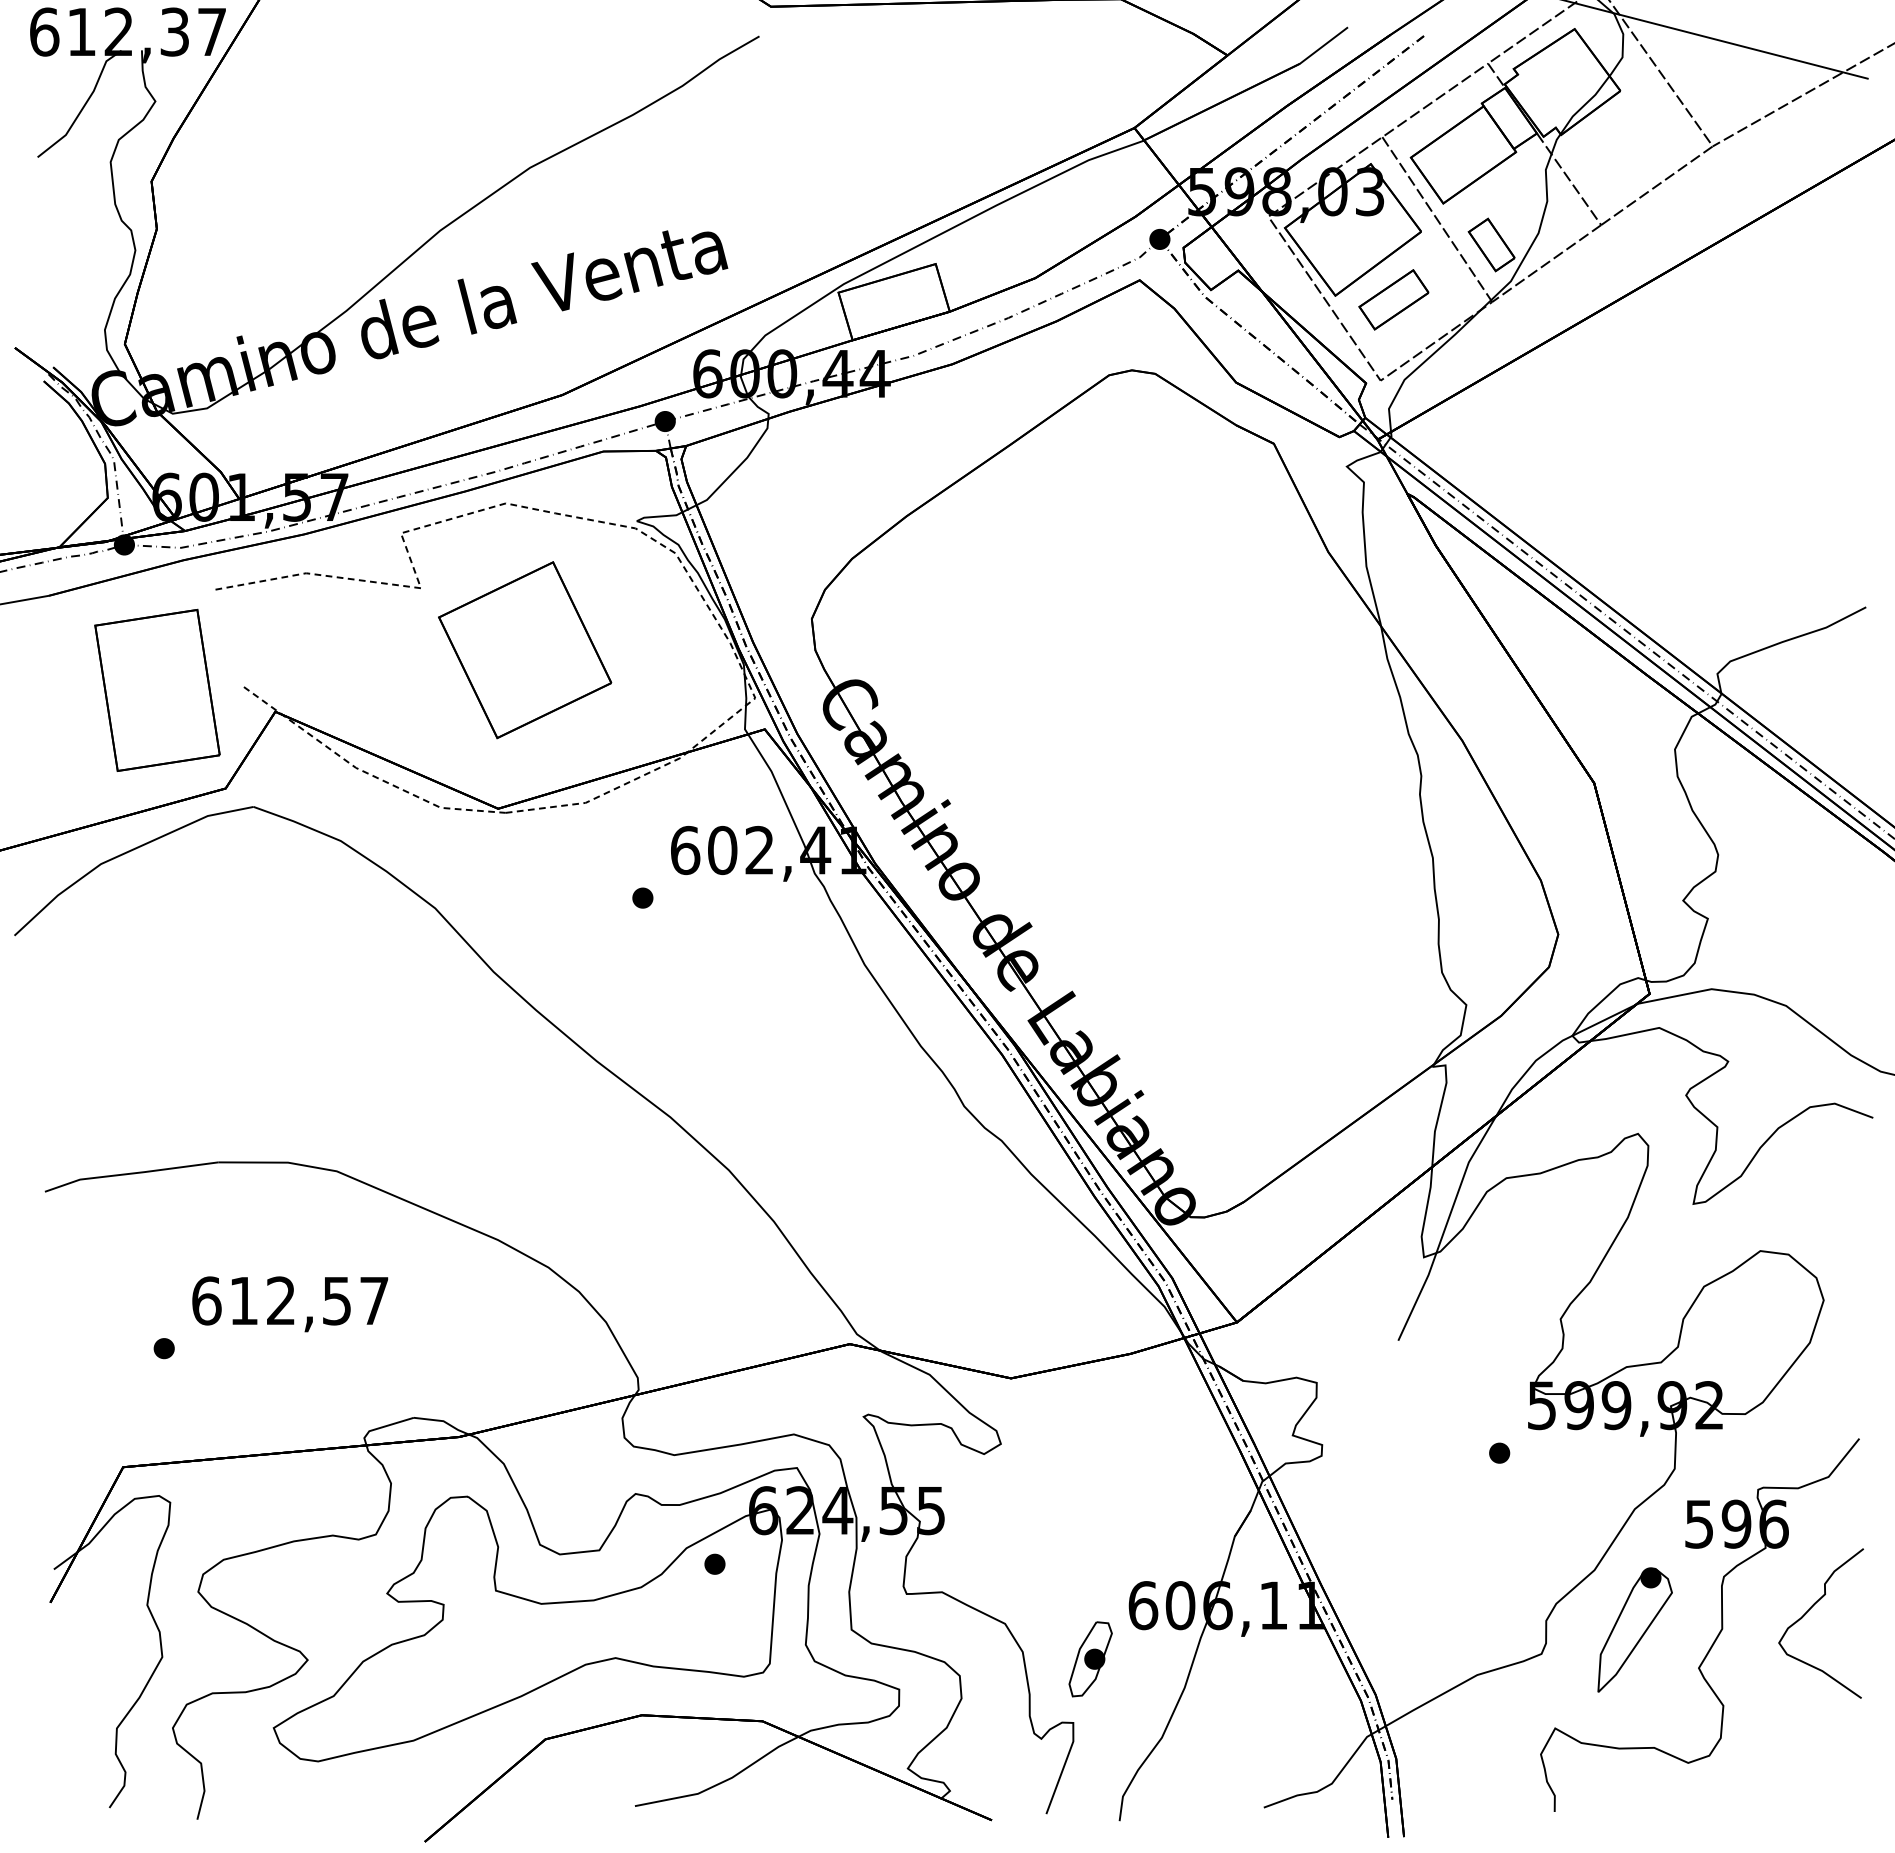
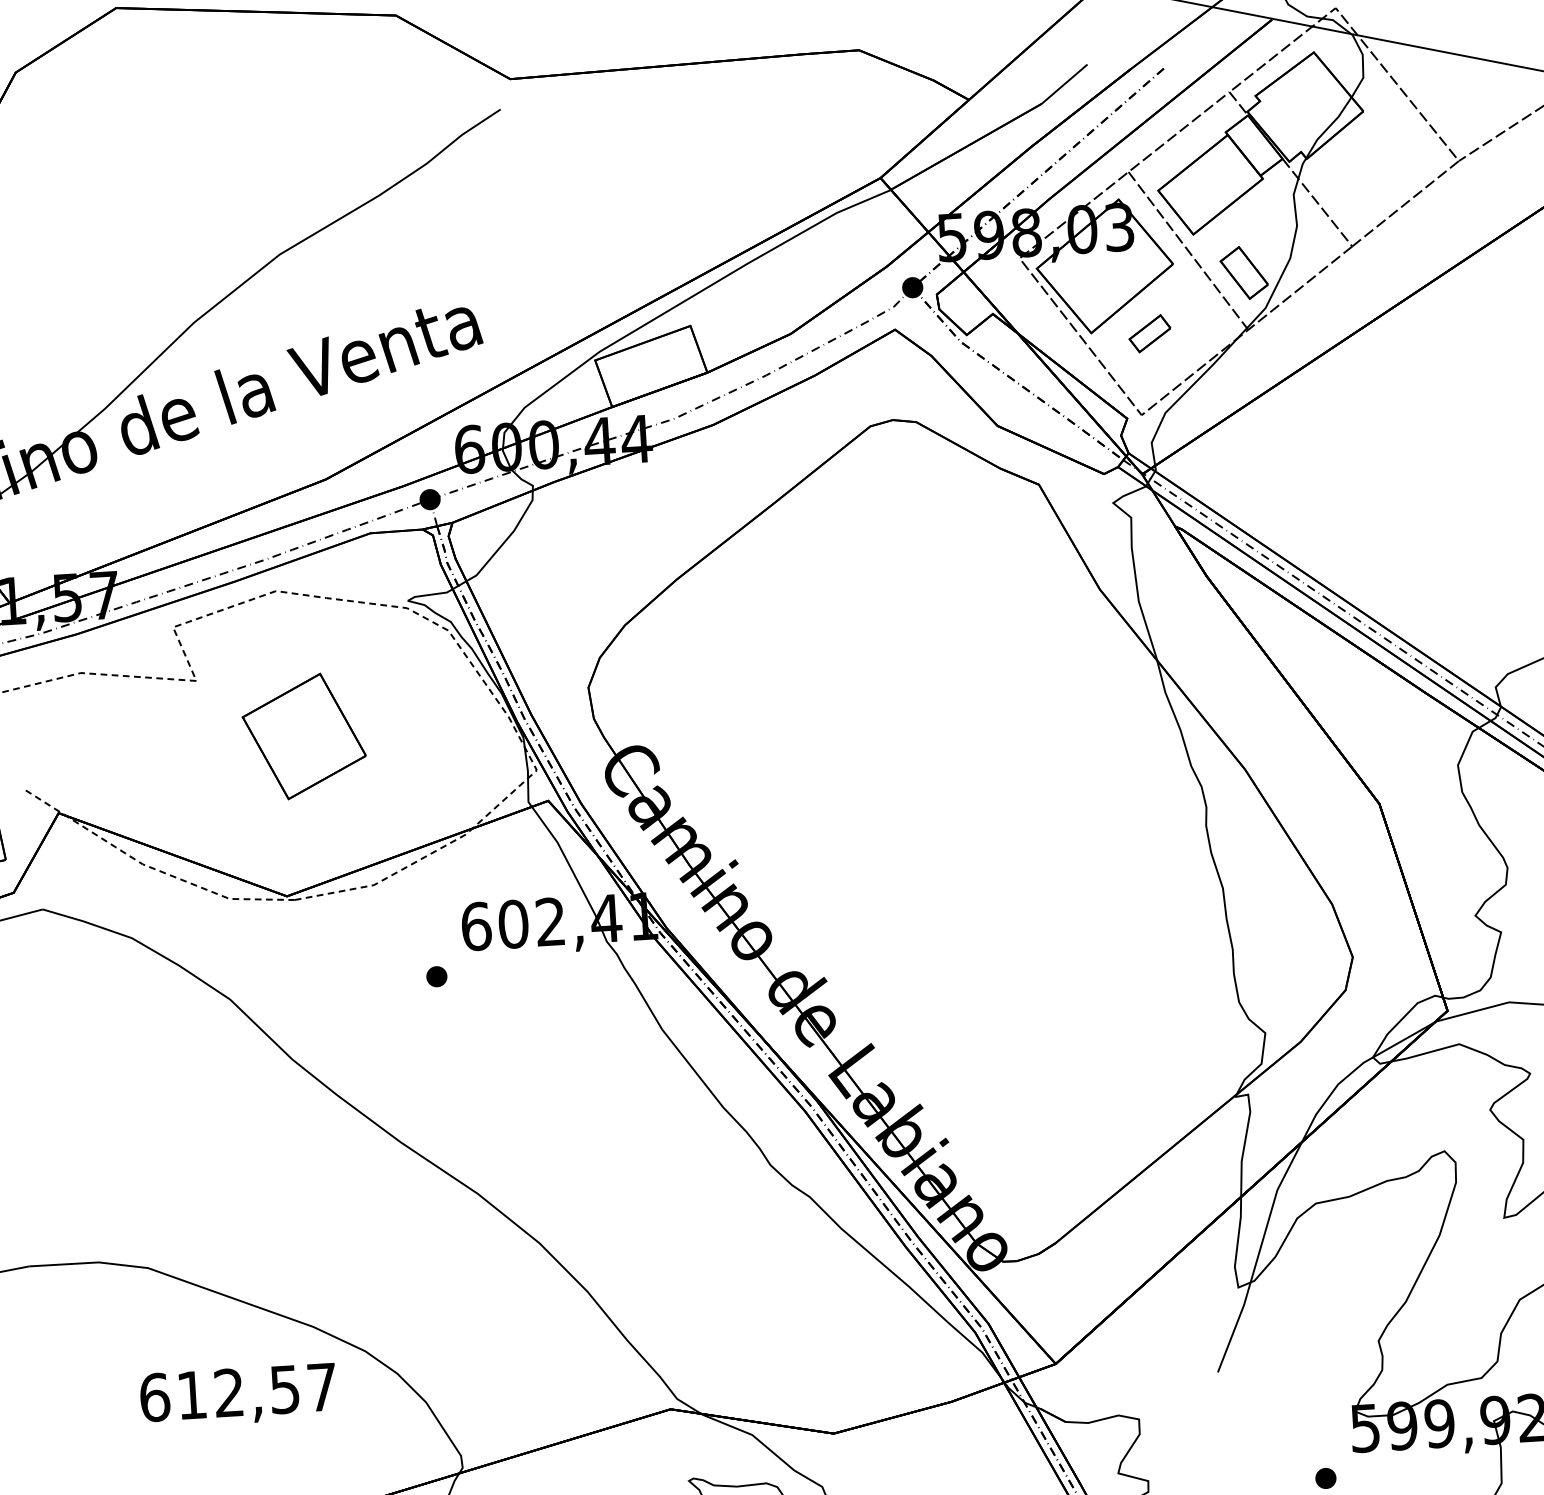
part: (1393, 299) -> (1149, 333), size x0.6
part: (525, 650) -> (304, 736), size x0.7
text: (290, 1304) -> (238, 1395), moved

